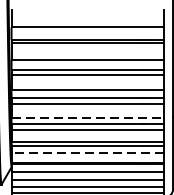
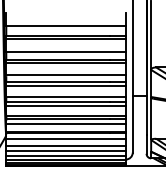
line: (88, 117) -> (66, 96), dashed -> solid
line: (88, 153) -> (66, 124), dashed -> solid

